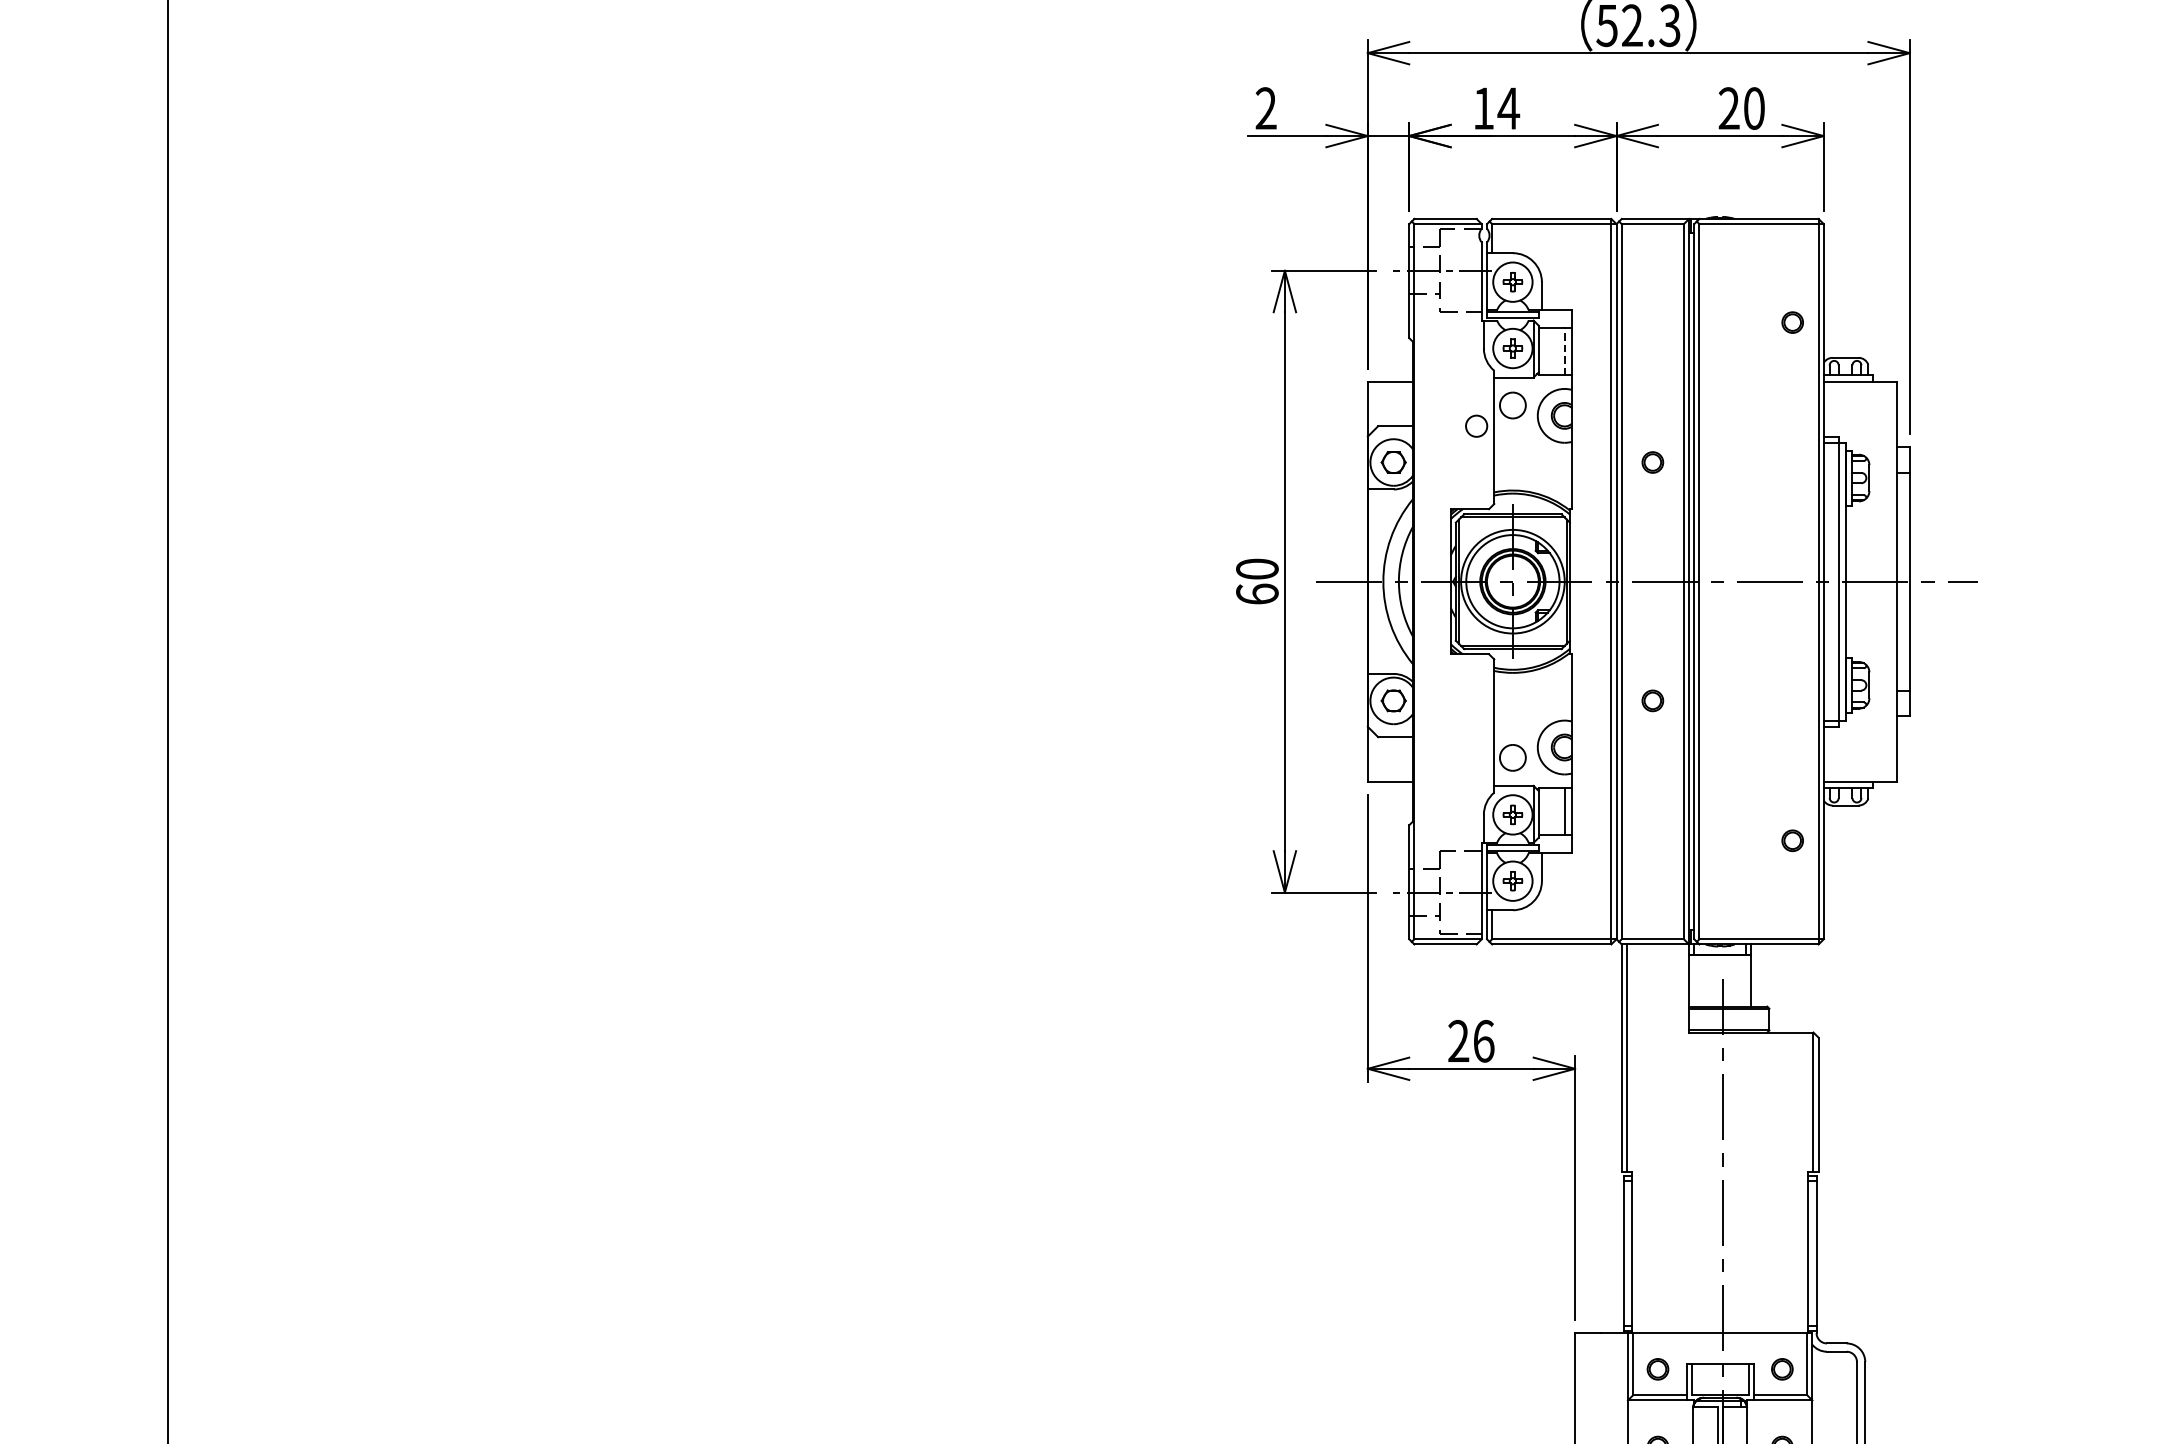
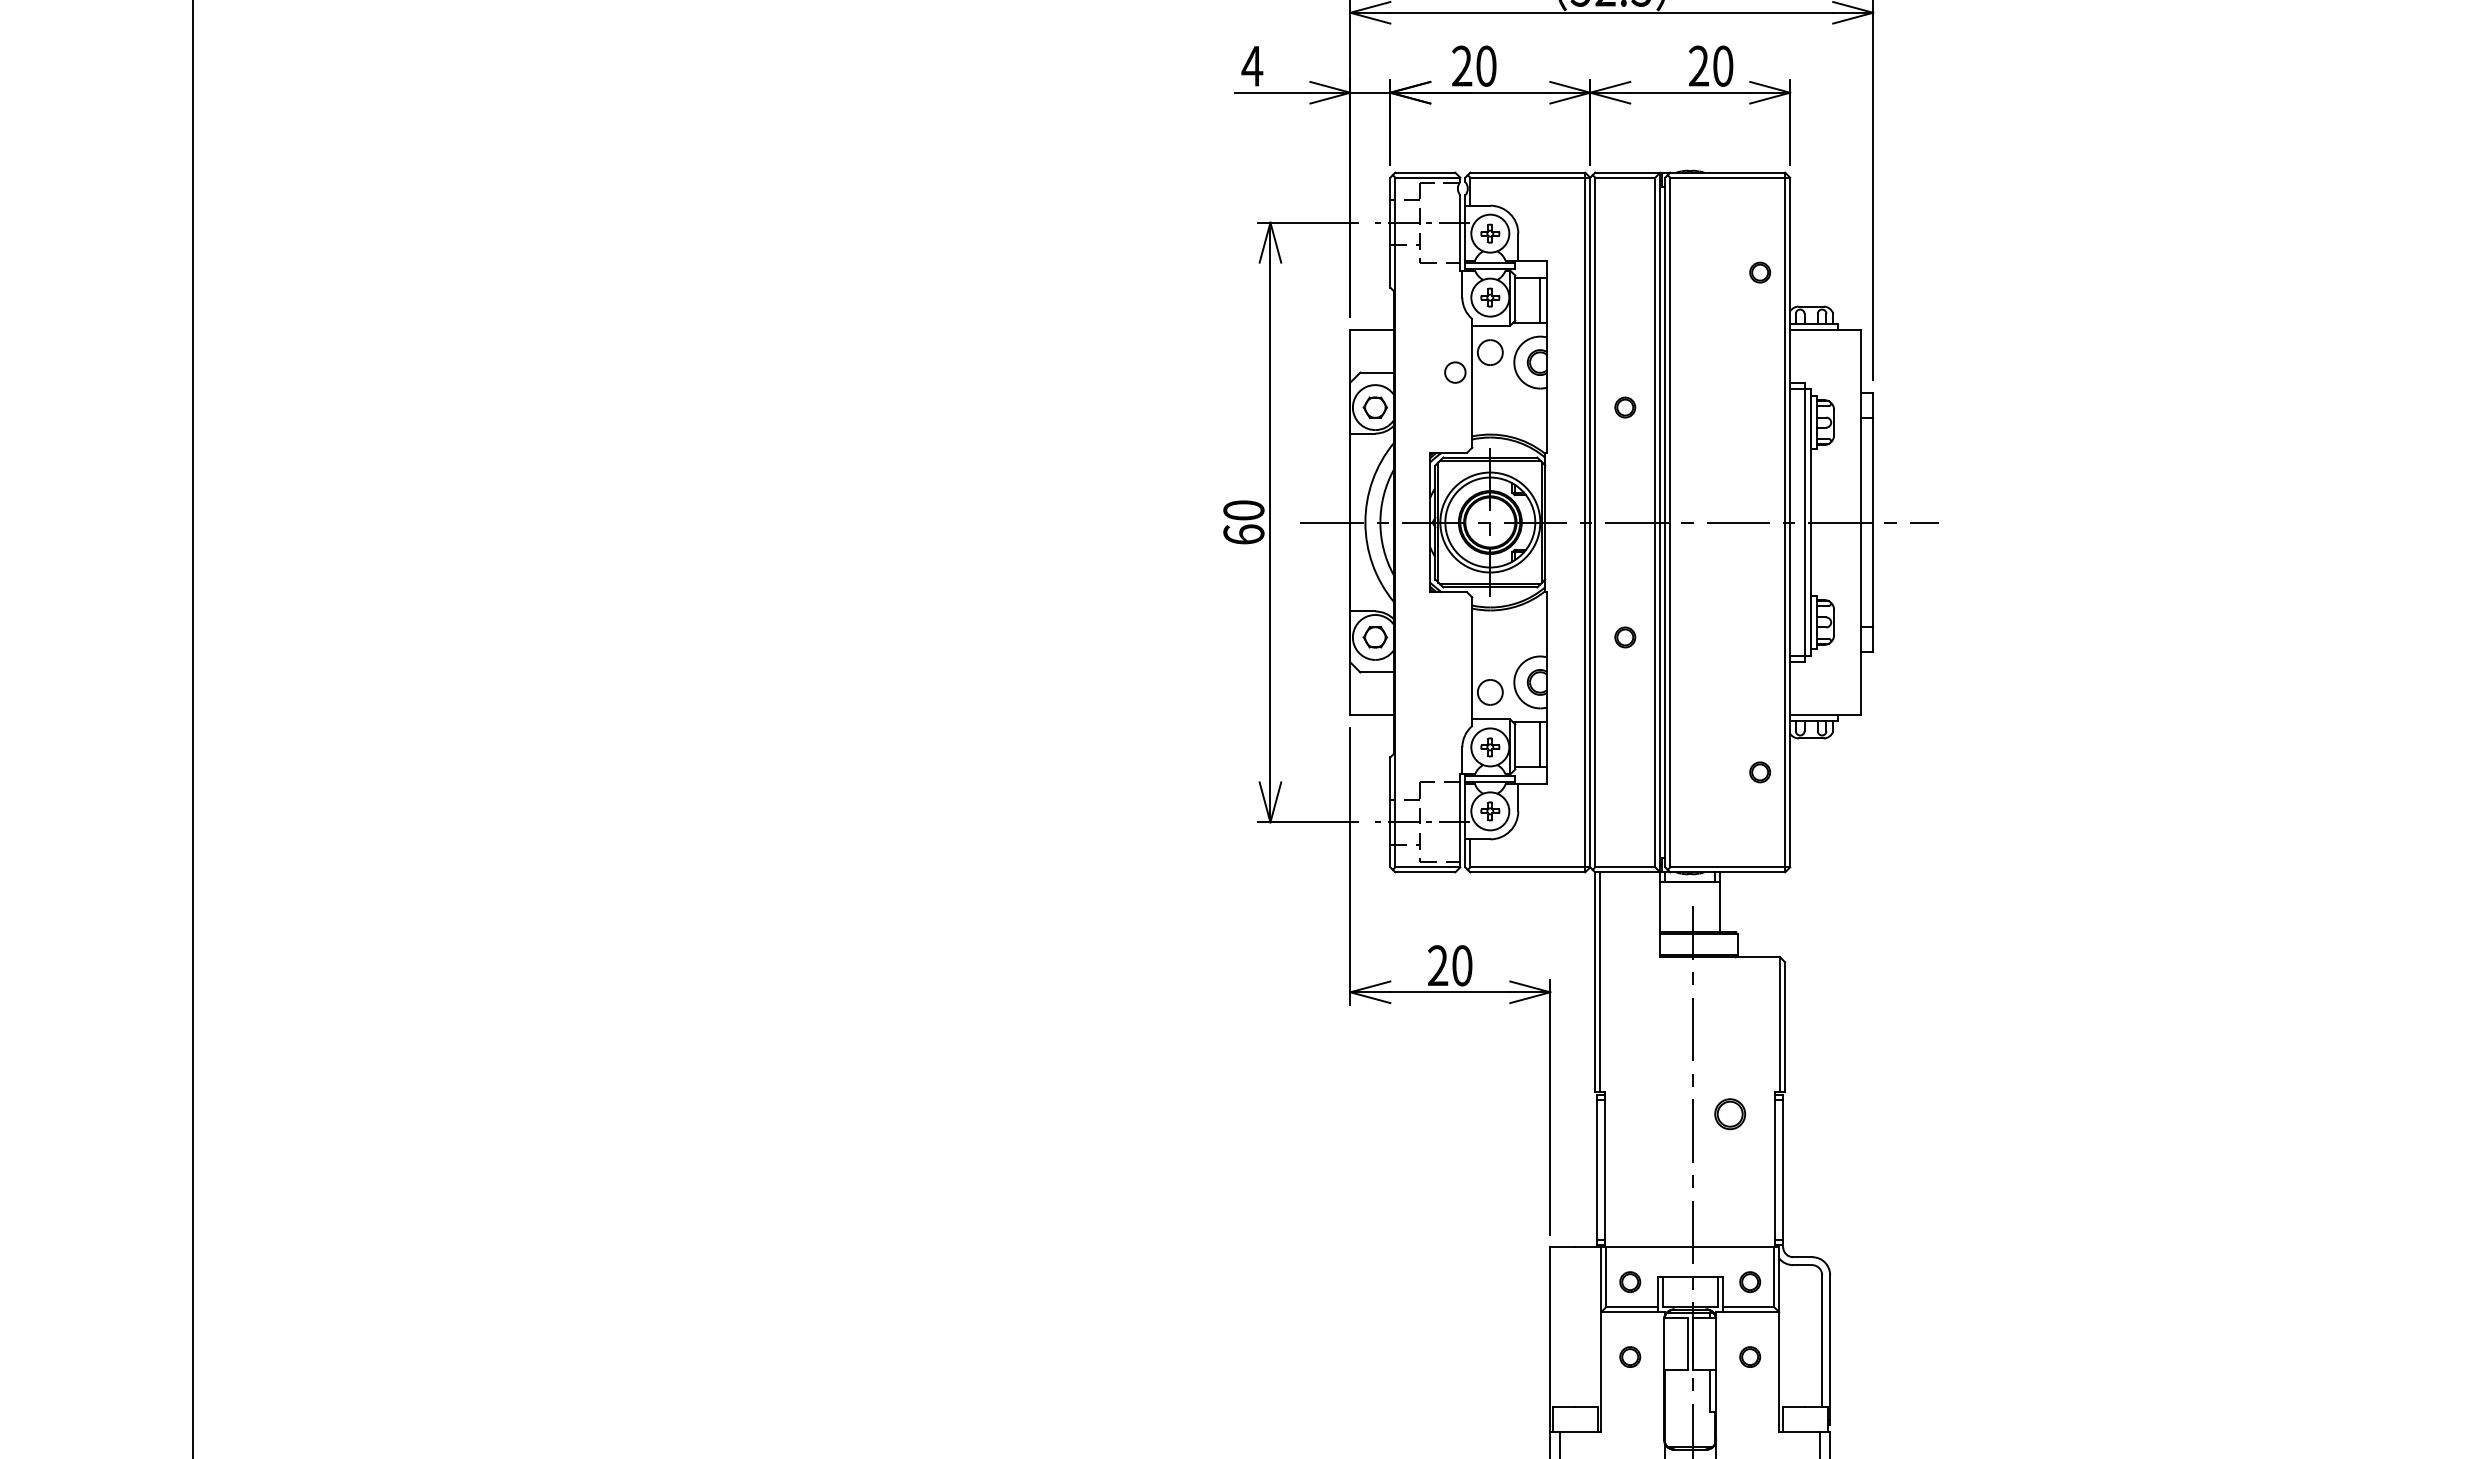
text: (1266, 107) -> (1252, 65), 2 -> 4
text: (1496, 107) -> (1474, 65), 14 -> 20
line: (1564, 351) -> (1540, 300), dashed -> solid
text: (1484, 1041) -> (1462, 965), 26 -> 20
part: (1761, 1195) -> (1730, 1114), added

